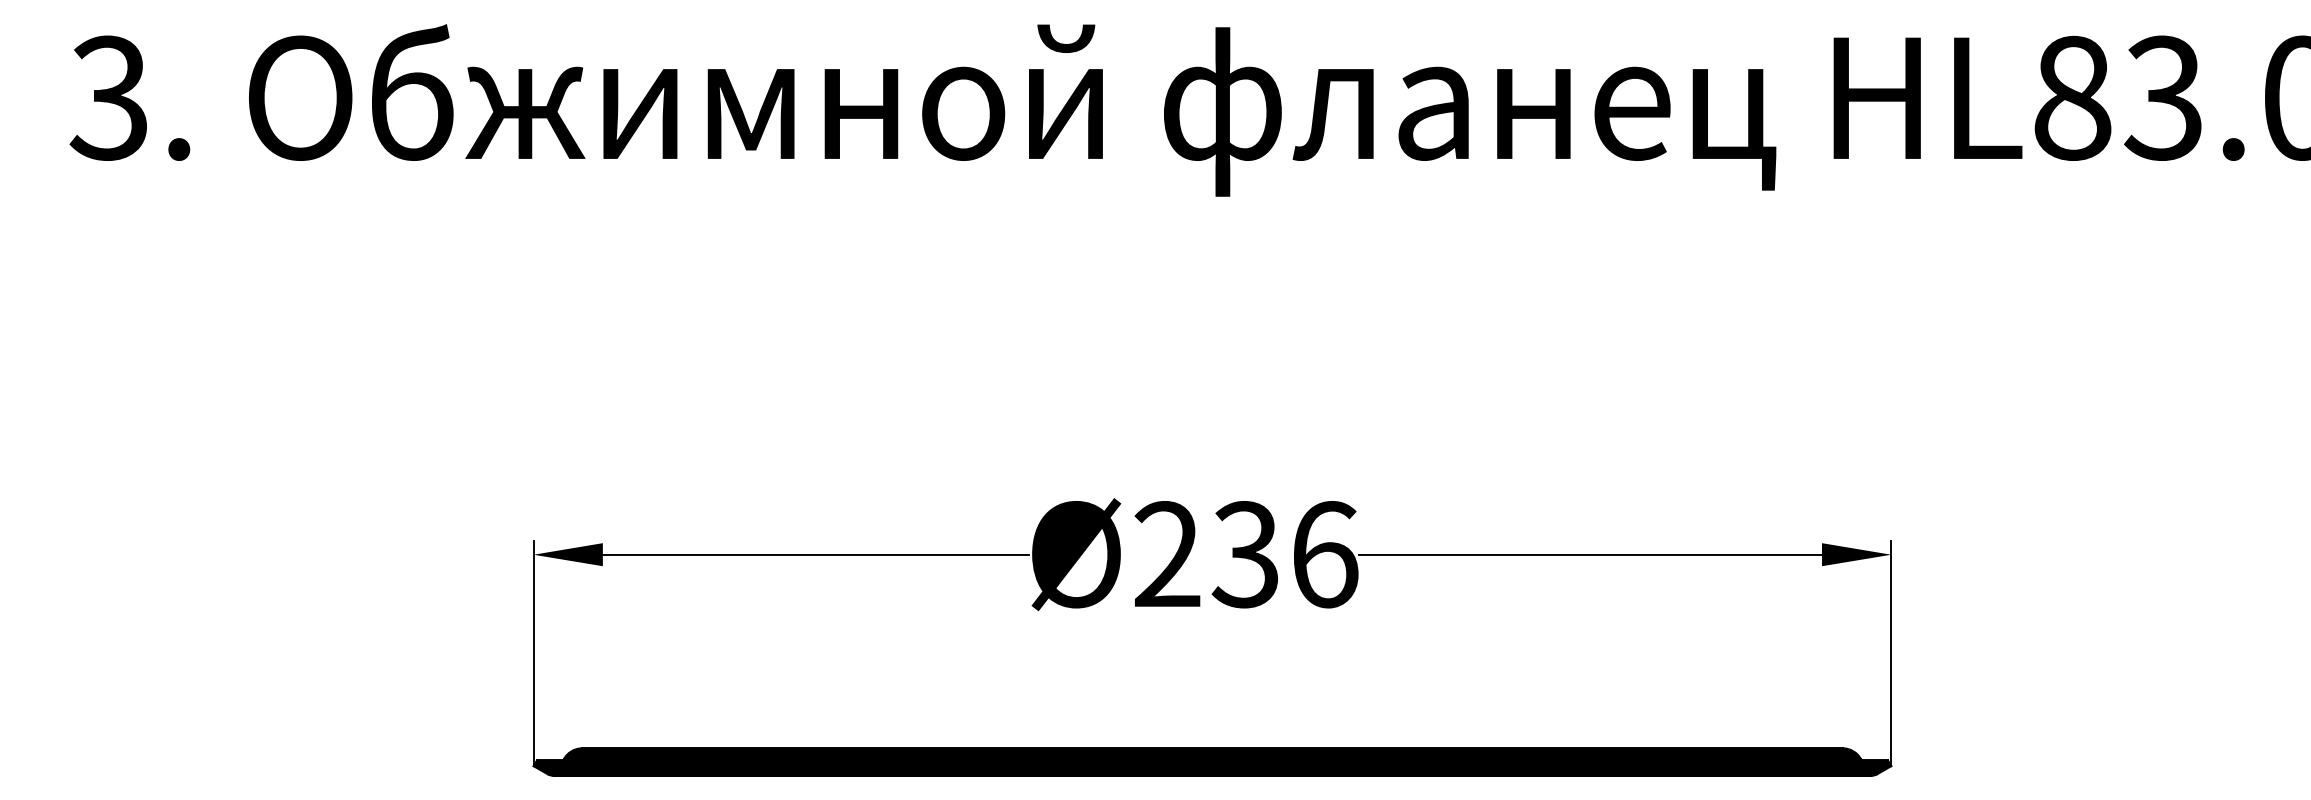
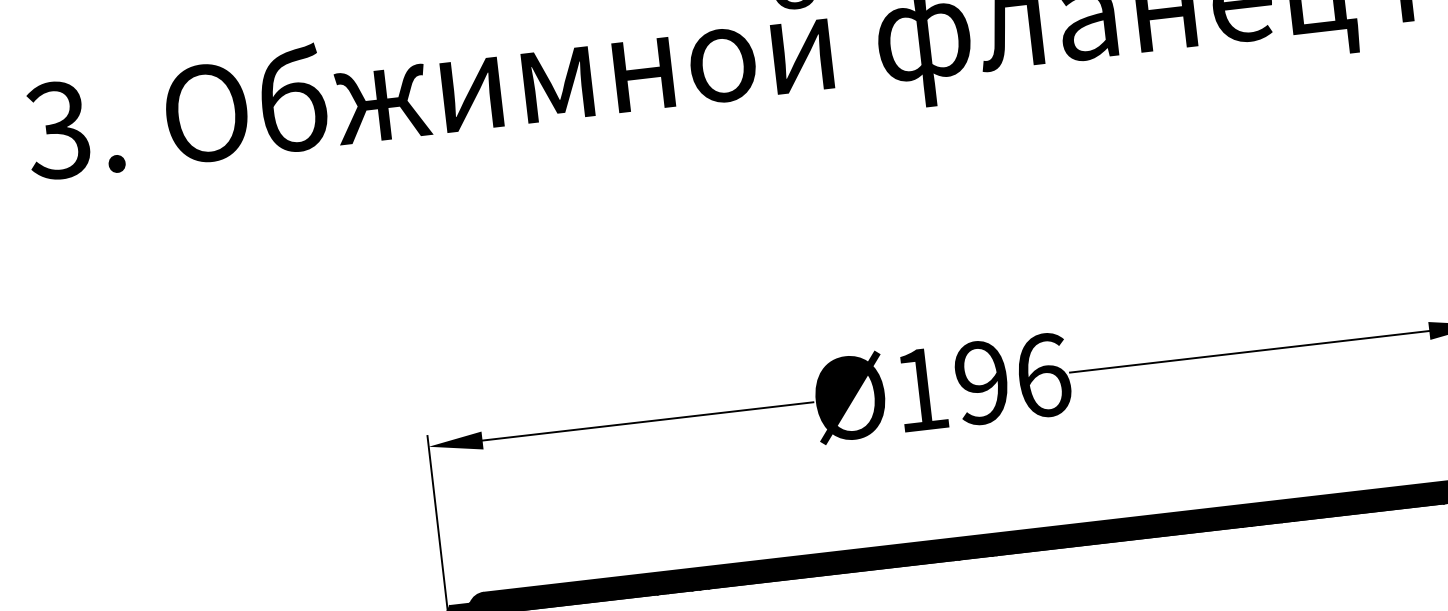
text: (1206, 554) -> (951, 386), Ø236 -> Ø196

